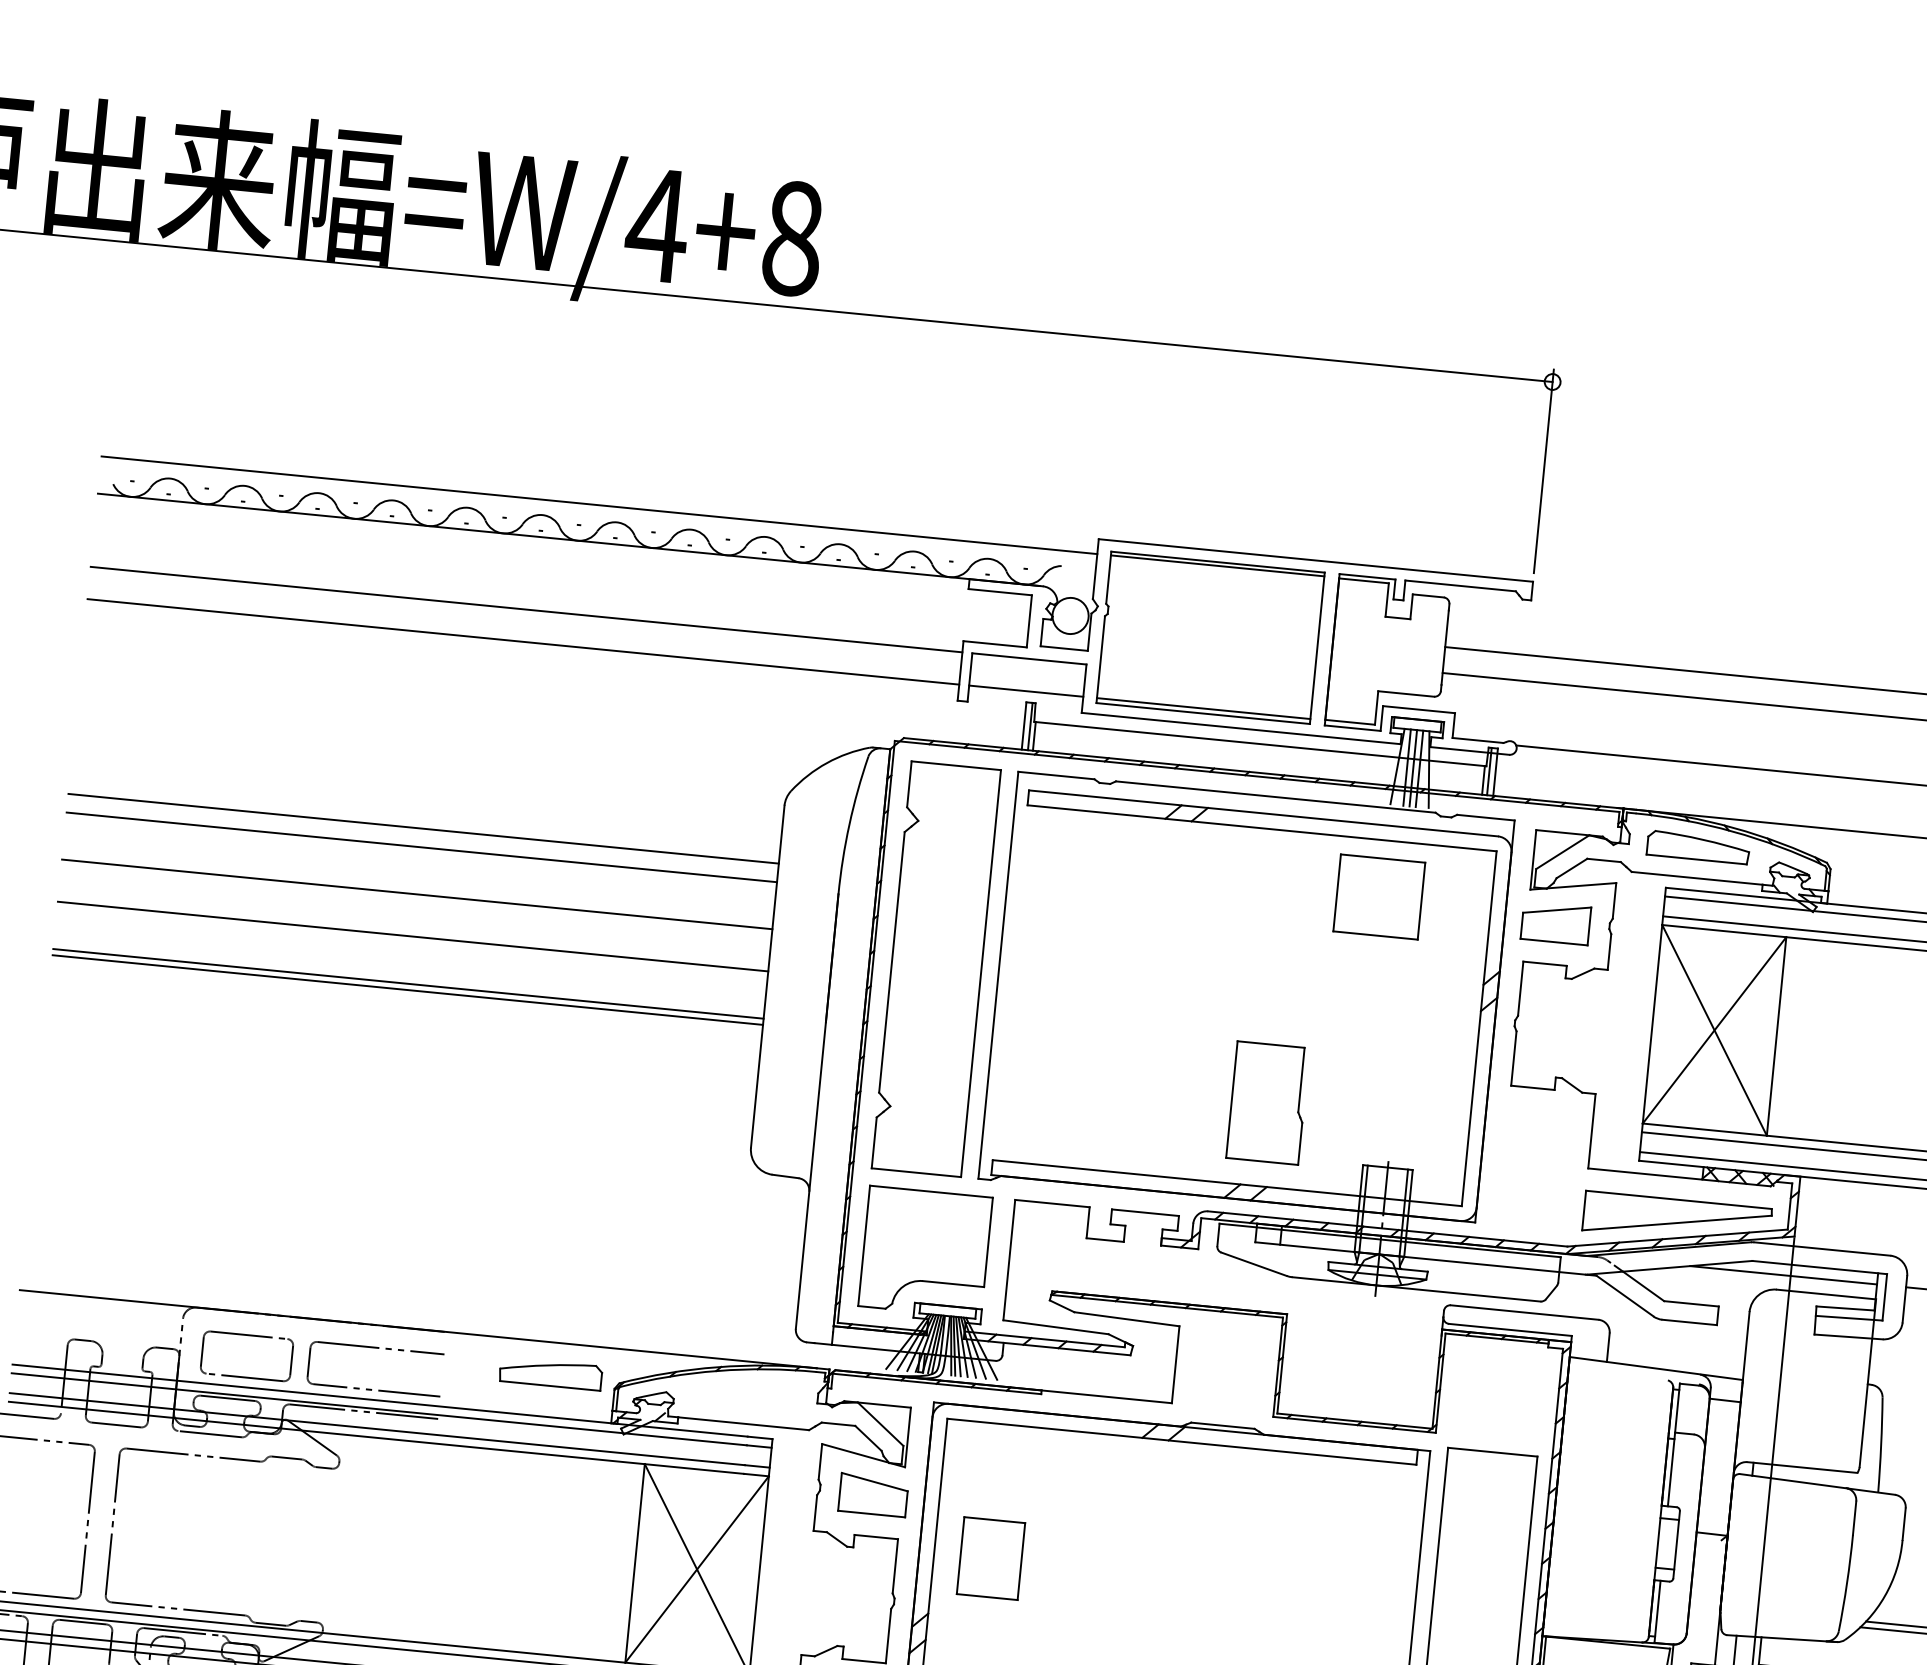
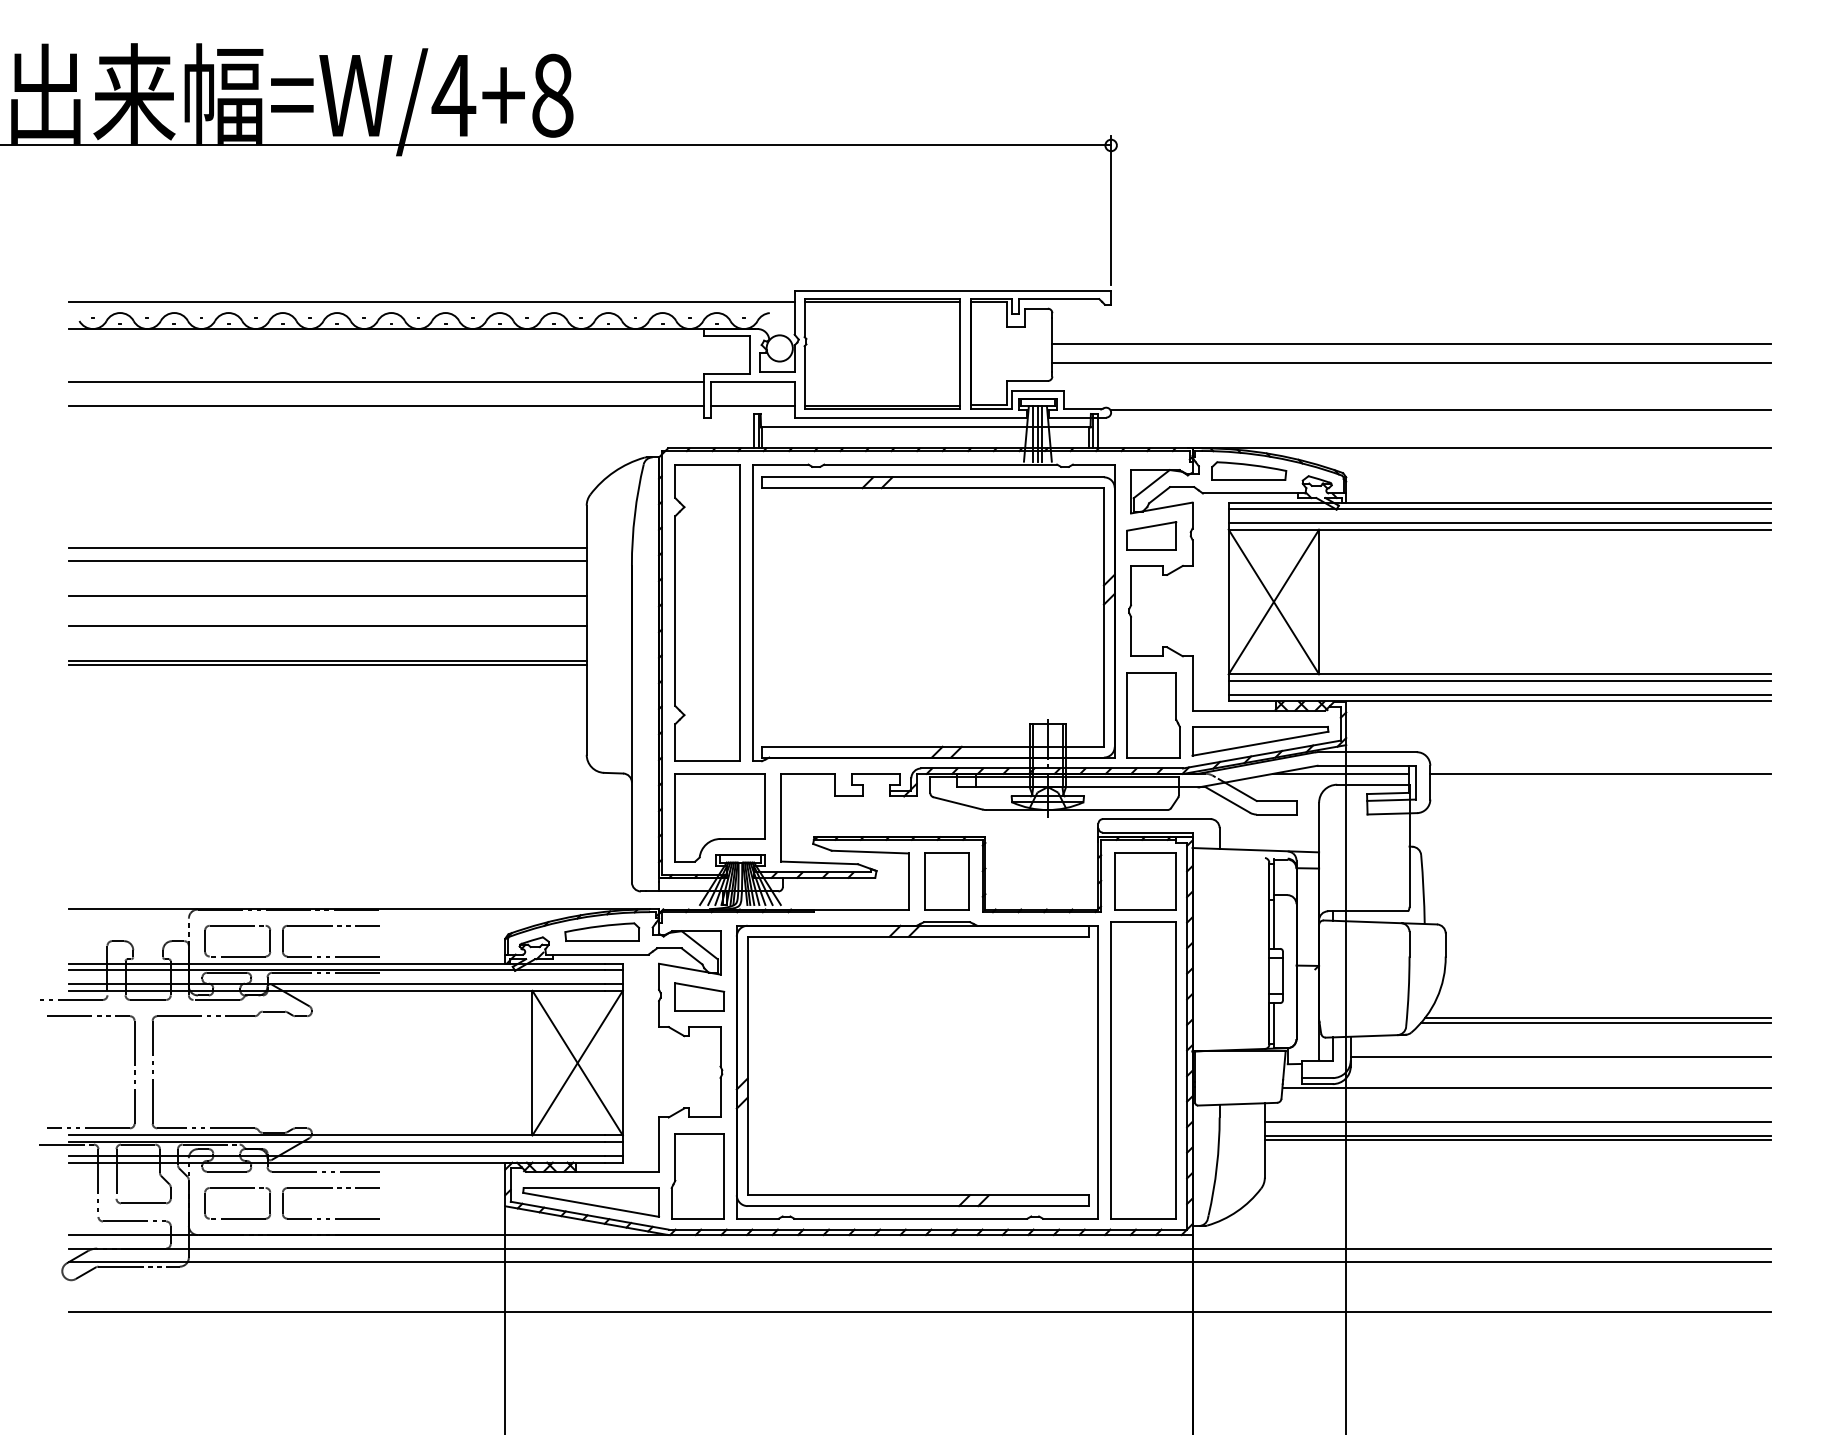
part: (1379, 897) -> (1145, 881), moved
part: (1267, 1103) -> (1153, 715), moved
part: (551, 1372) -> (602, 931), moved
part: (990, 1558) -> (946, 881), moved

